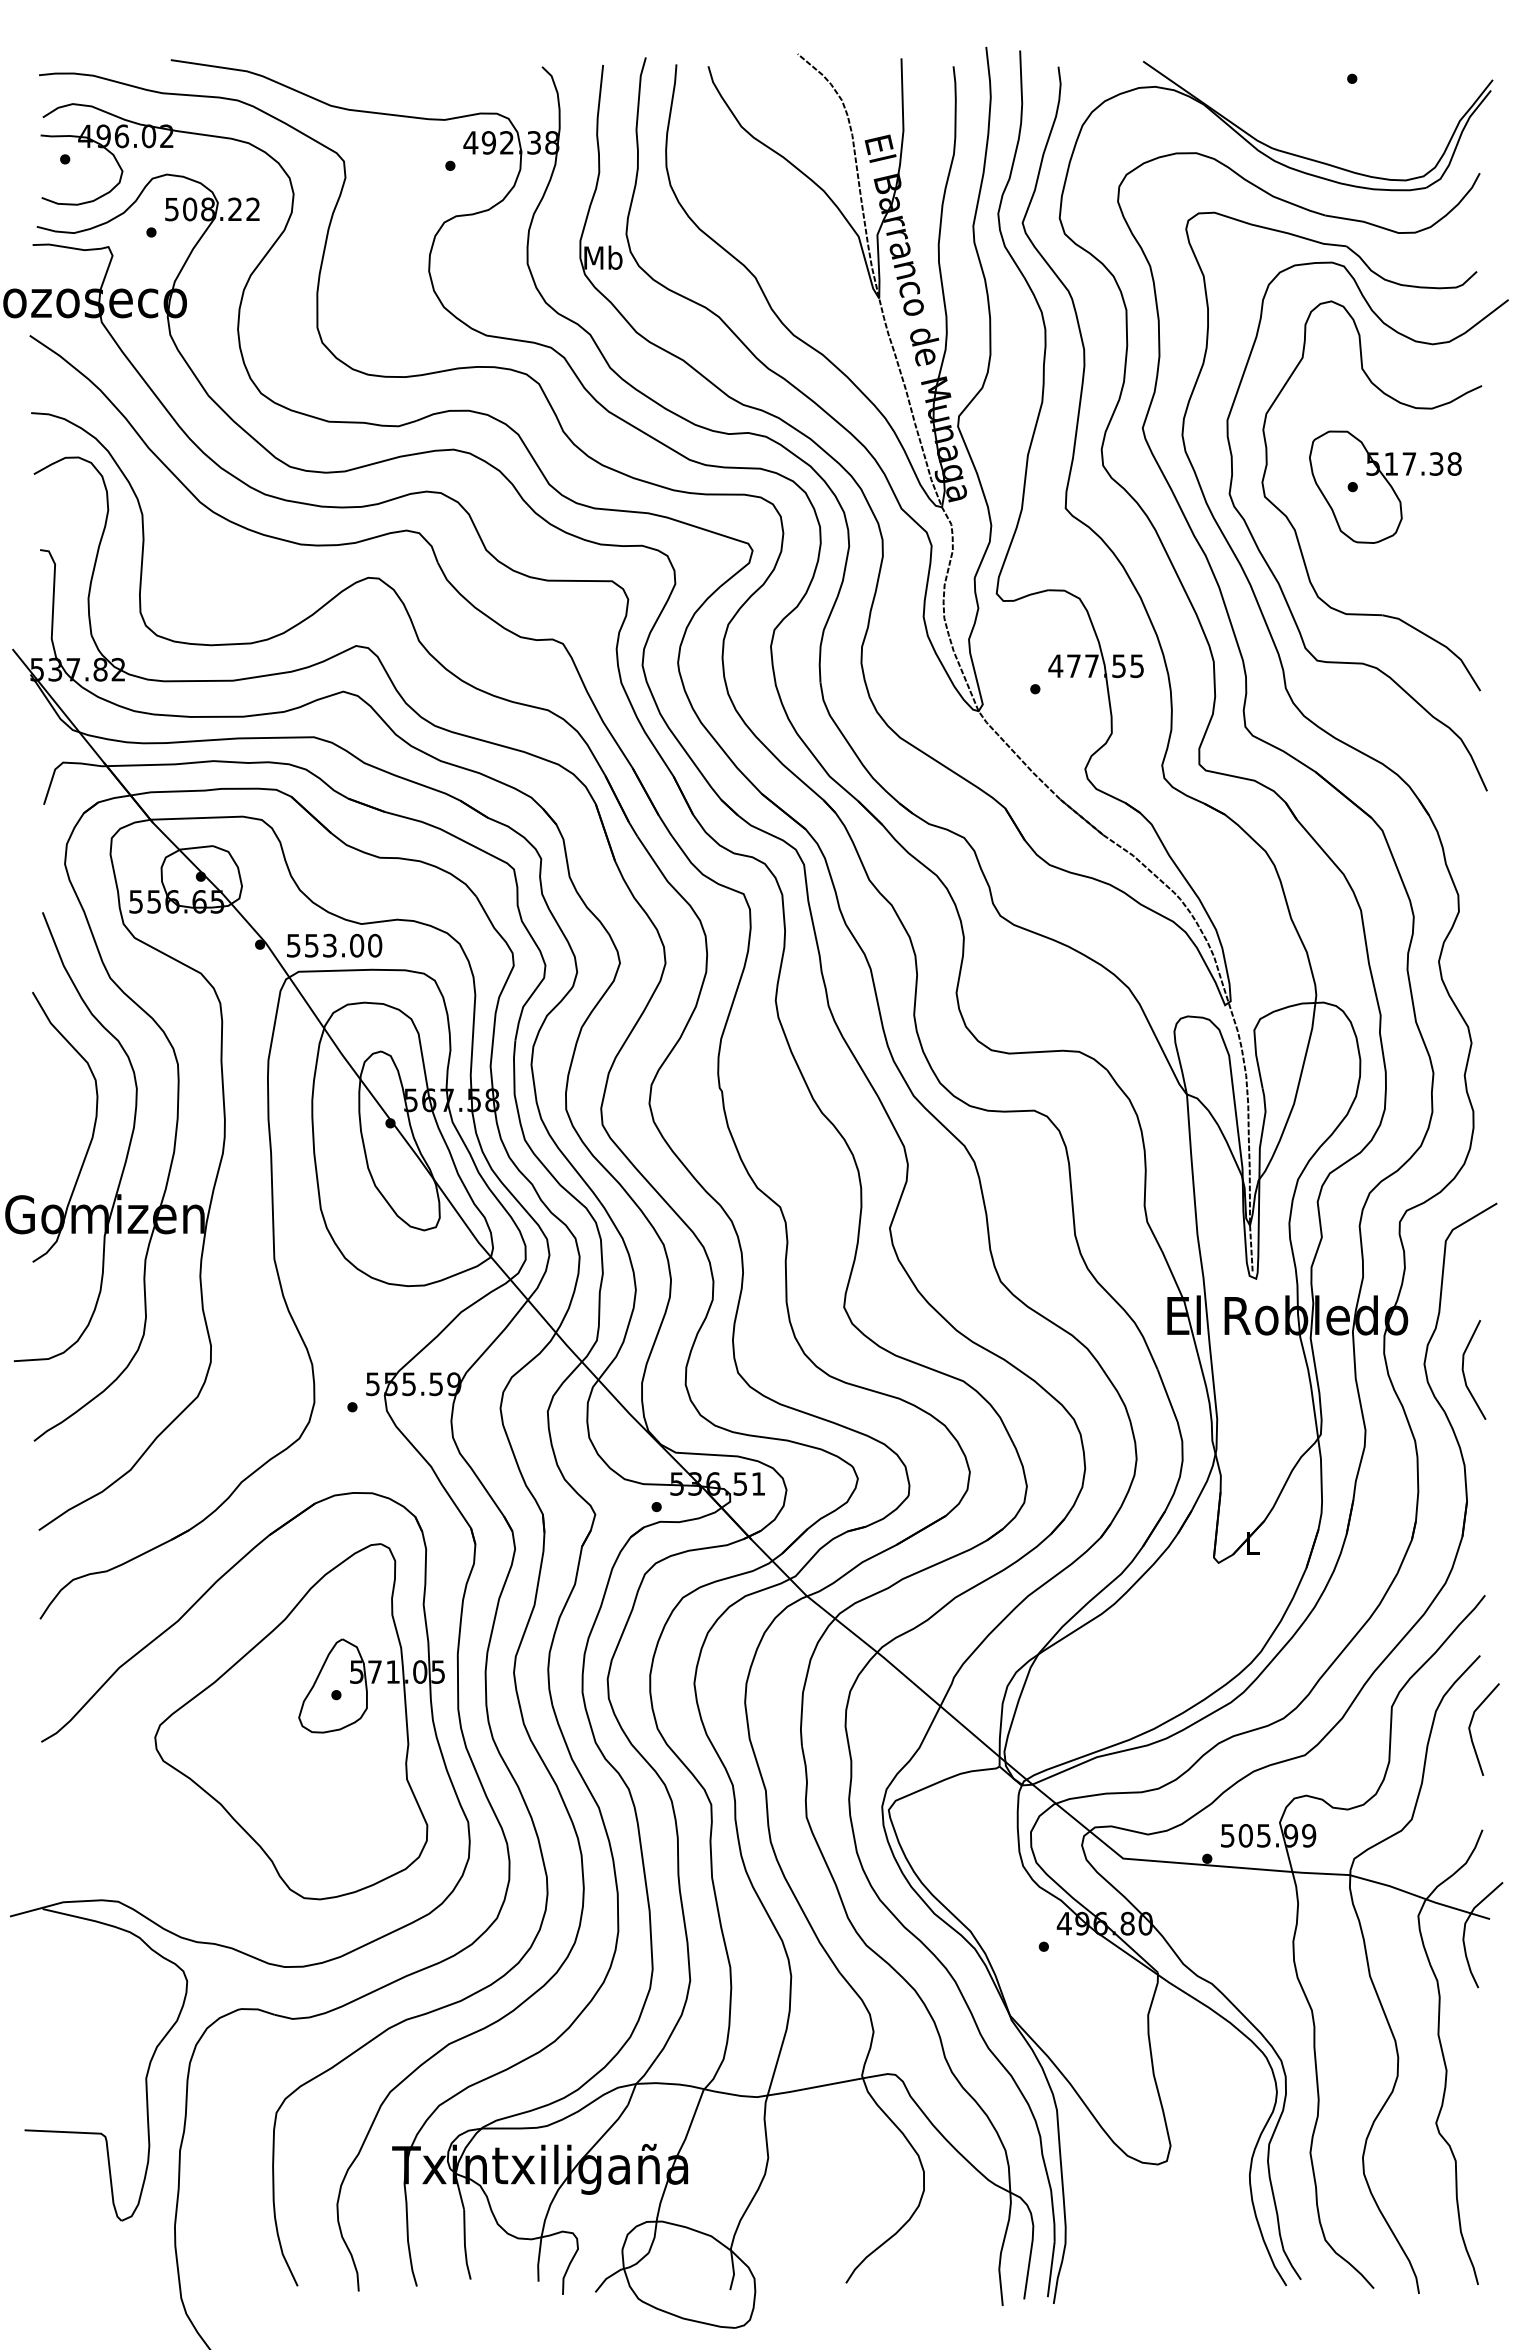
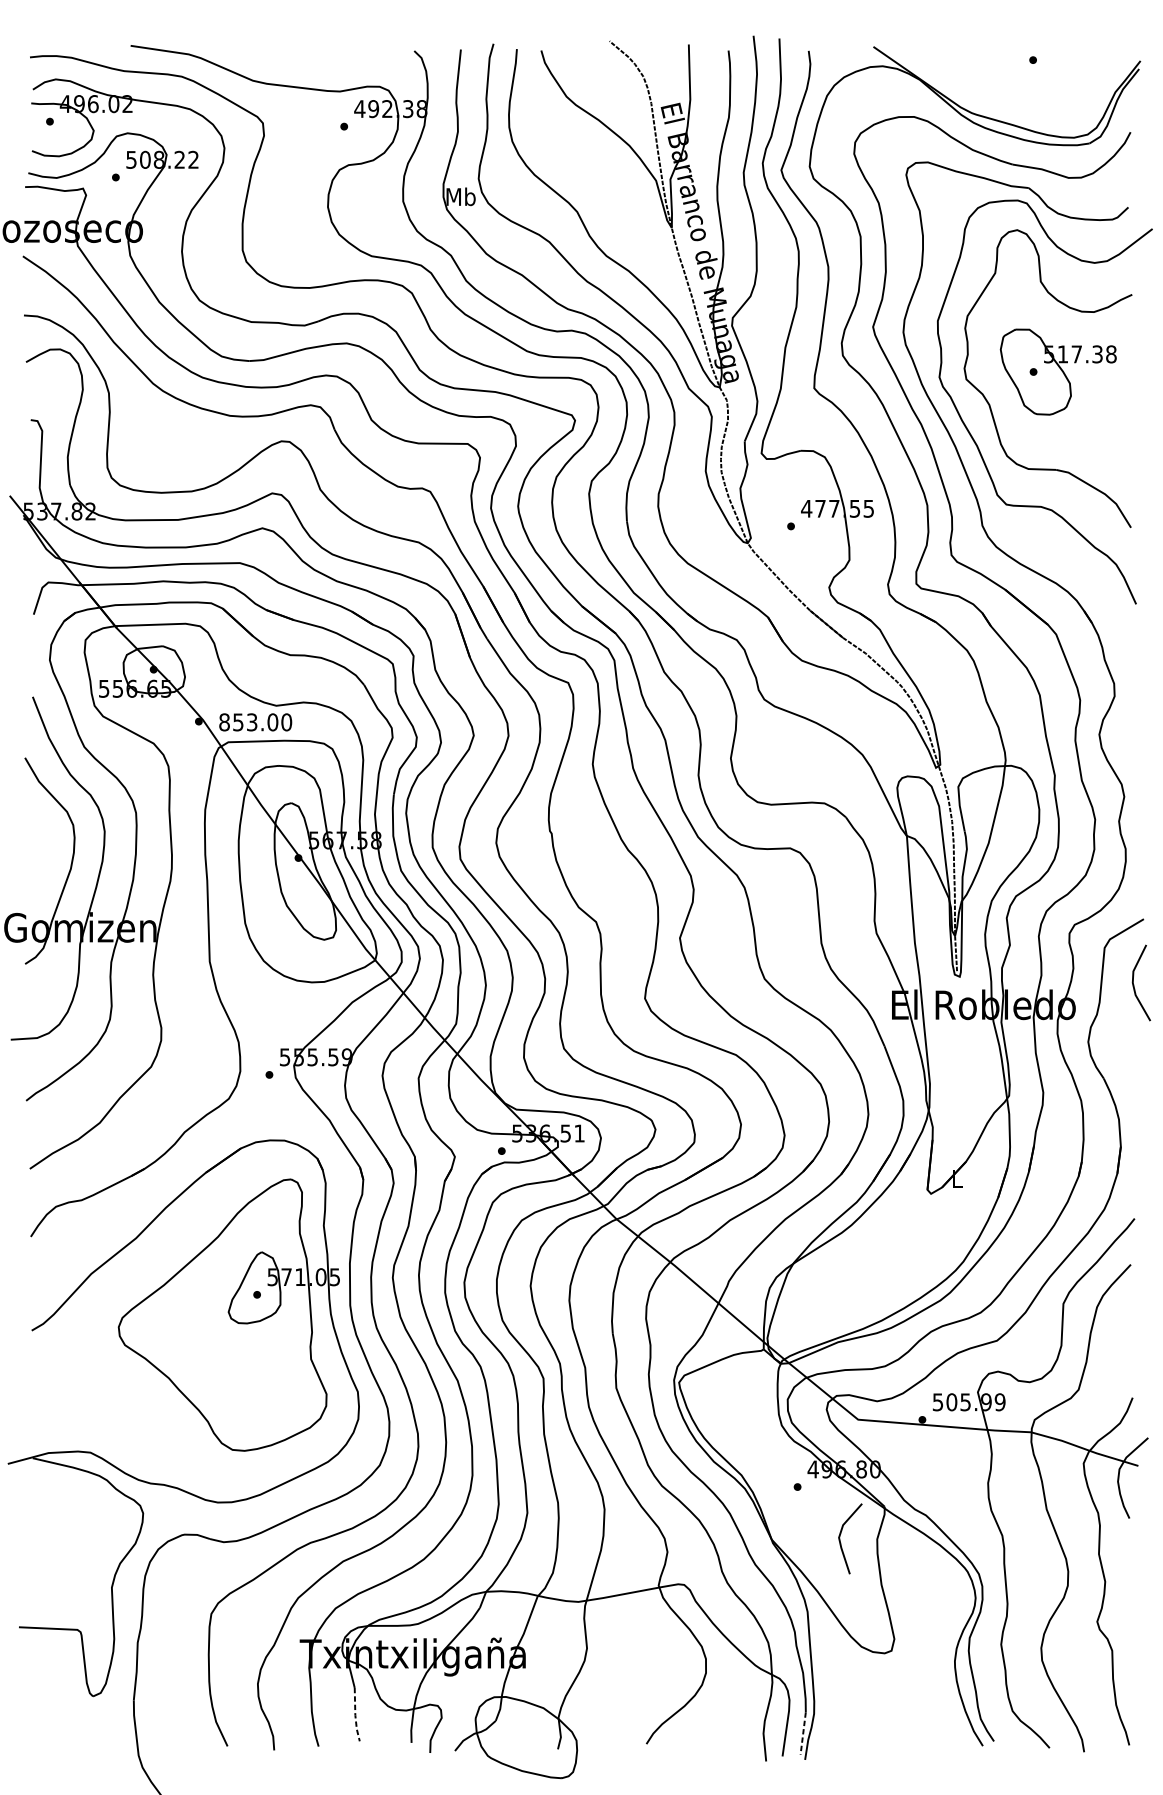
text: (293, 945) -> (224, 722), 553.00 -> 853.00
line: (1464, 1372) -> (1134, 984), moved
line: (1471, 1733) -> (840, 1541), moved
line: (464, 2245) -> (355, 1715), solid -> dashed
line: (1051, 2269) -> (803, 1733), solid -> dashed

